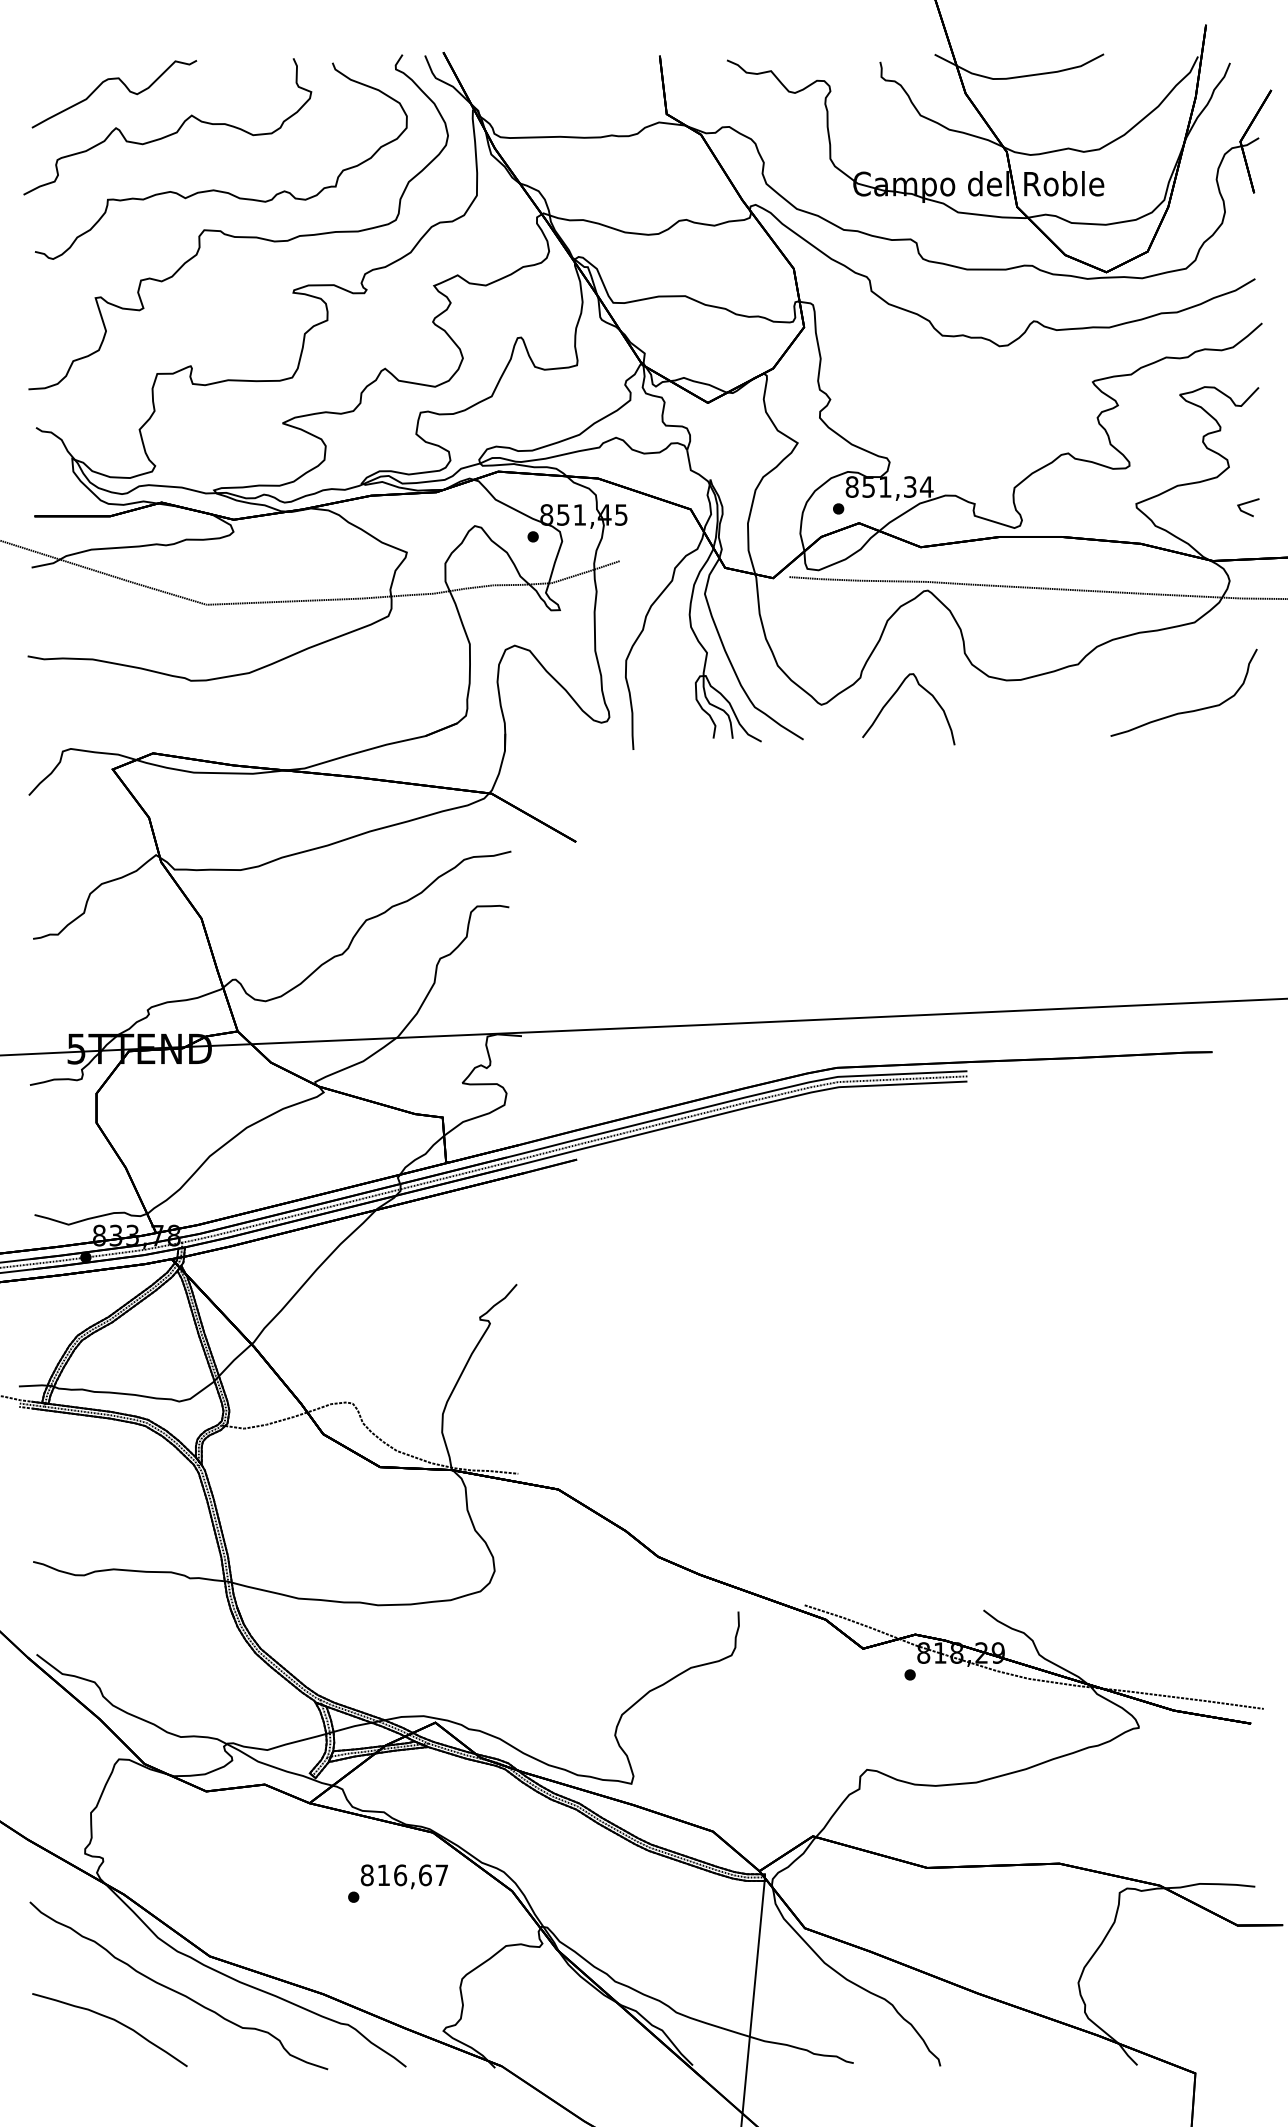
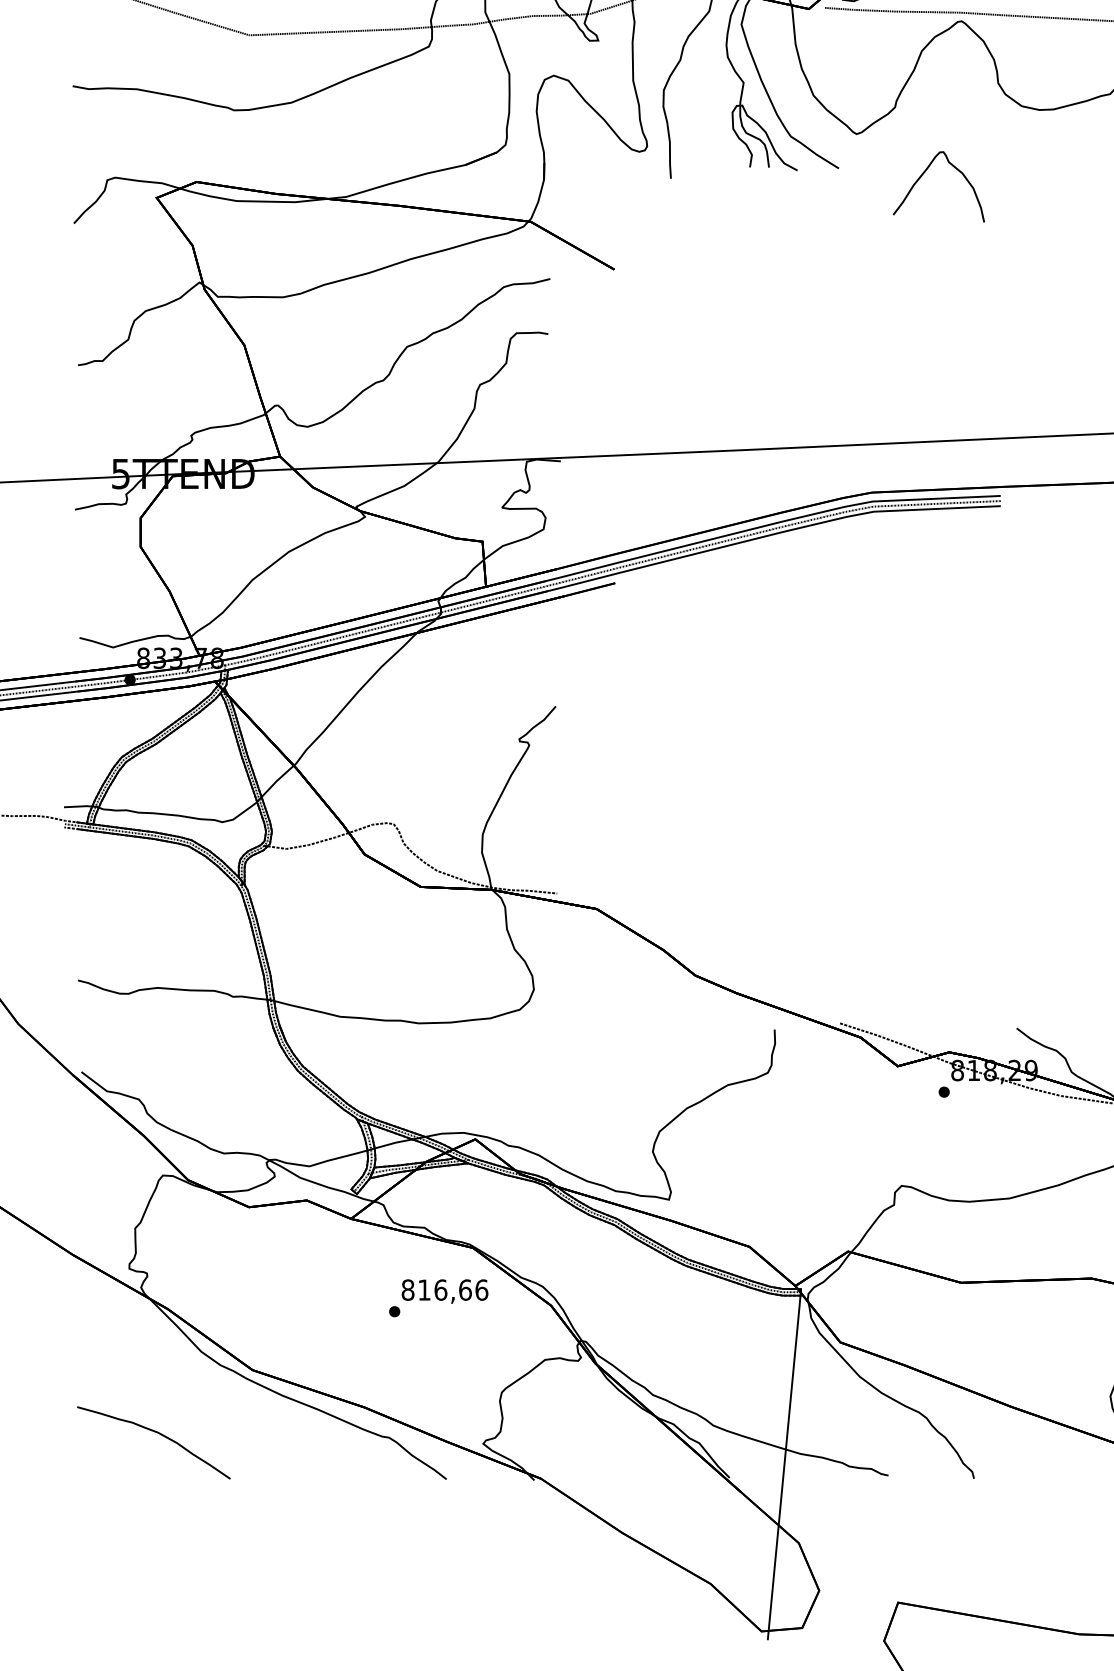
curve: (891, 699) -> (921, 177), moved
text: (441, 1875) -> (481, 1290), 816,67 -> 816,66
curve: (176, 1990) -> (219, 1403), removed

